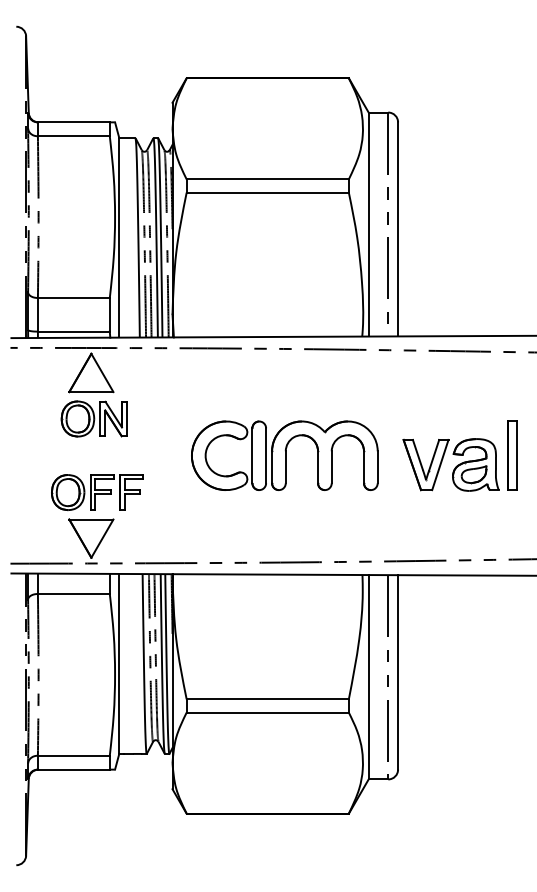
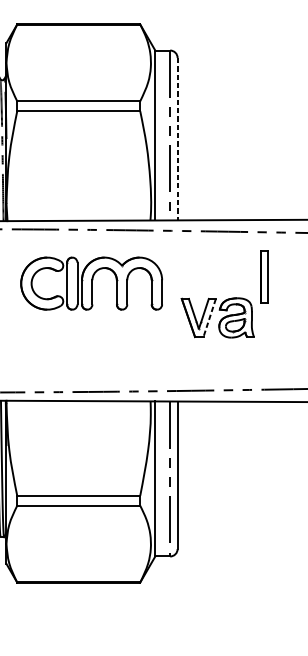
line: (398, 229) -> (177, 139), solid -> dashed
part: (284, 455) -> (91, 283), moved
part: (512, 455) -> (264, 276), moved
line: (440, 465) -> (209, 318), solid -> dashed

